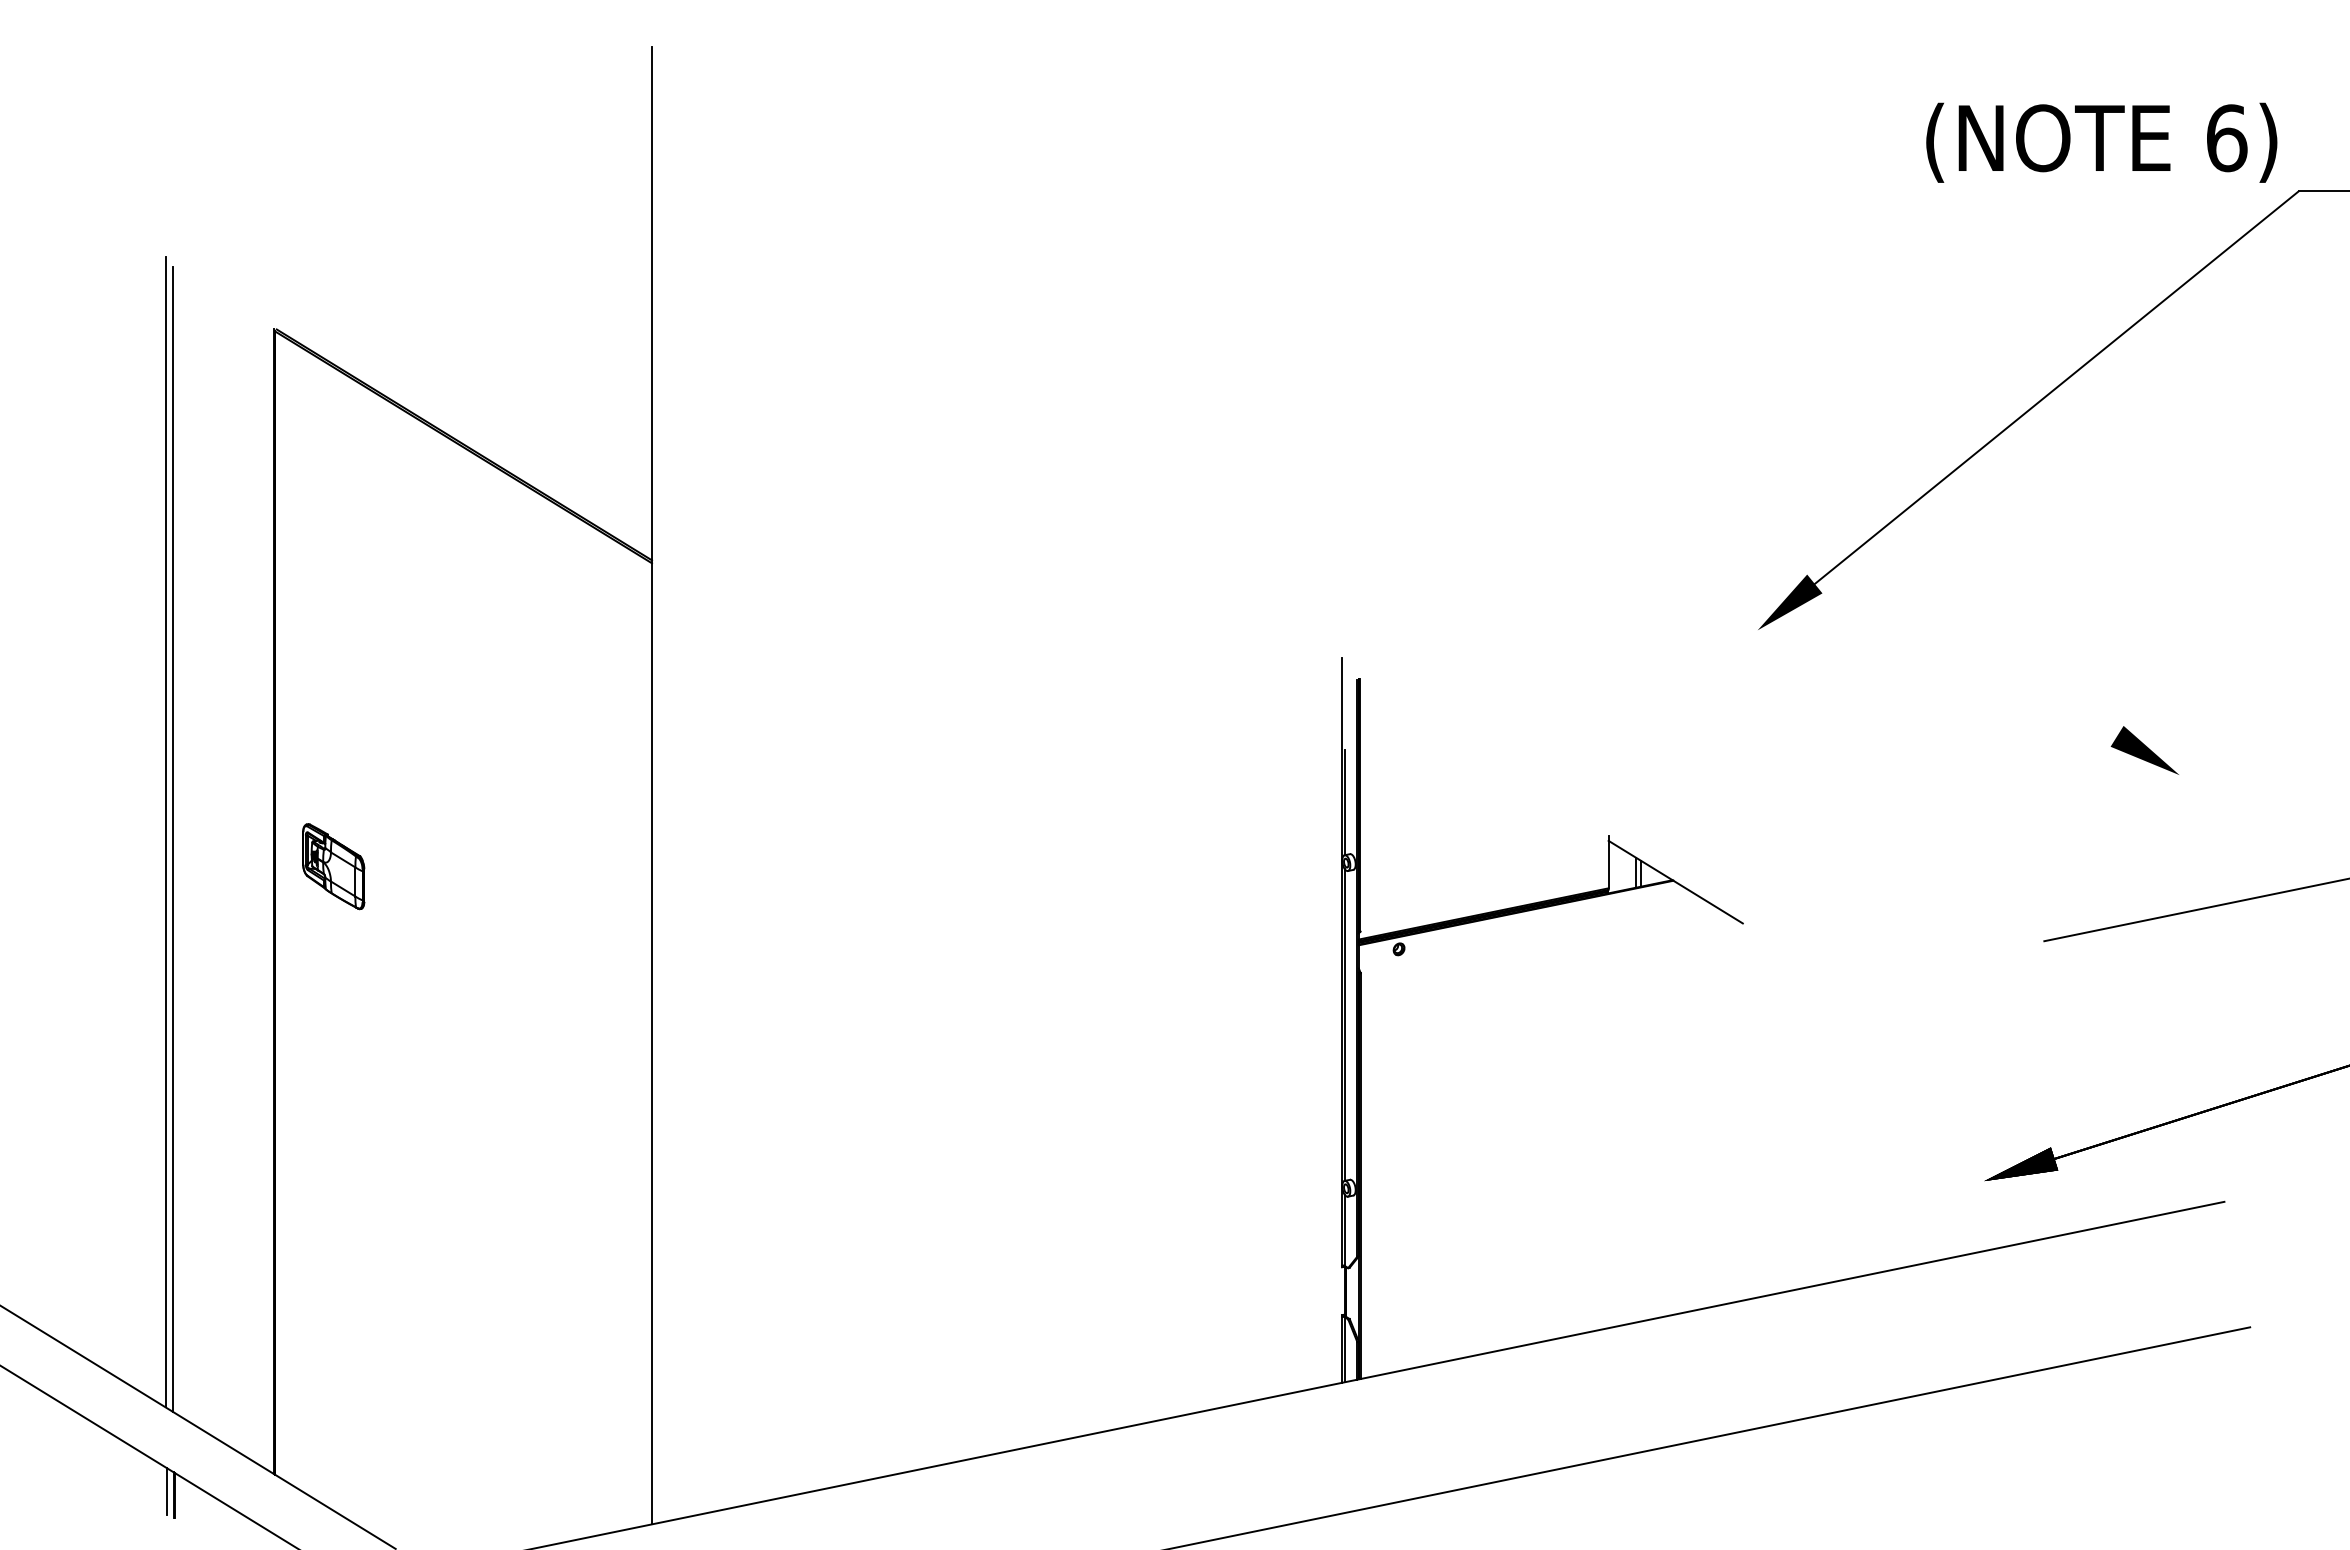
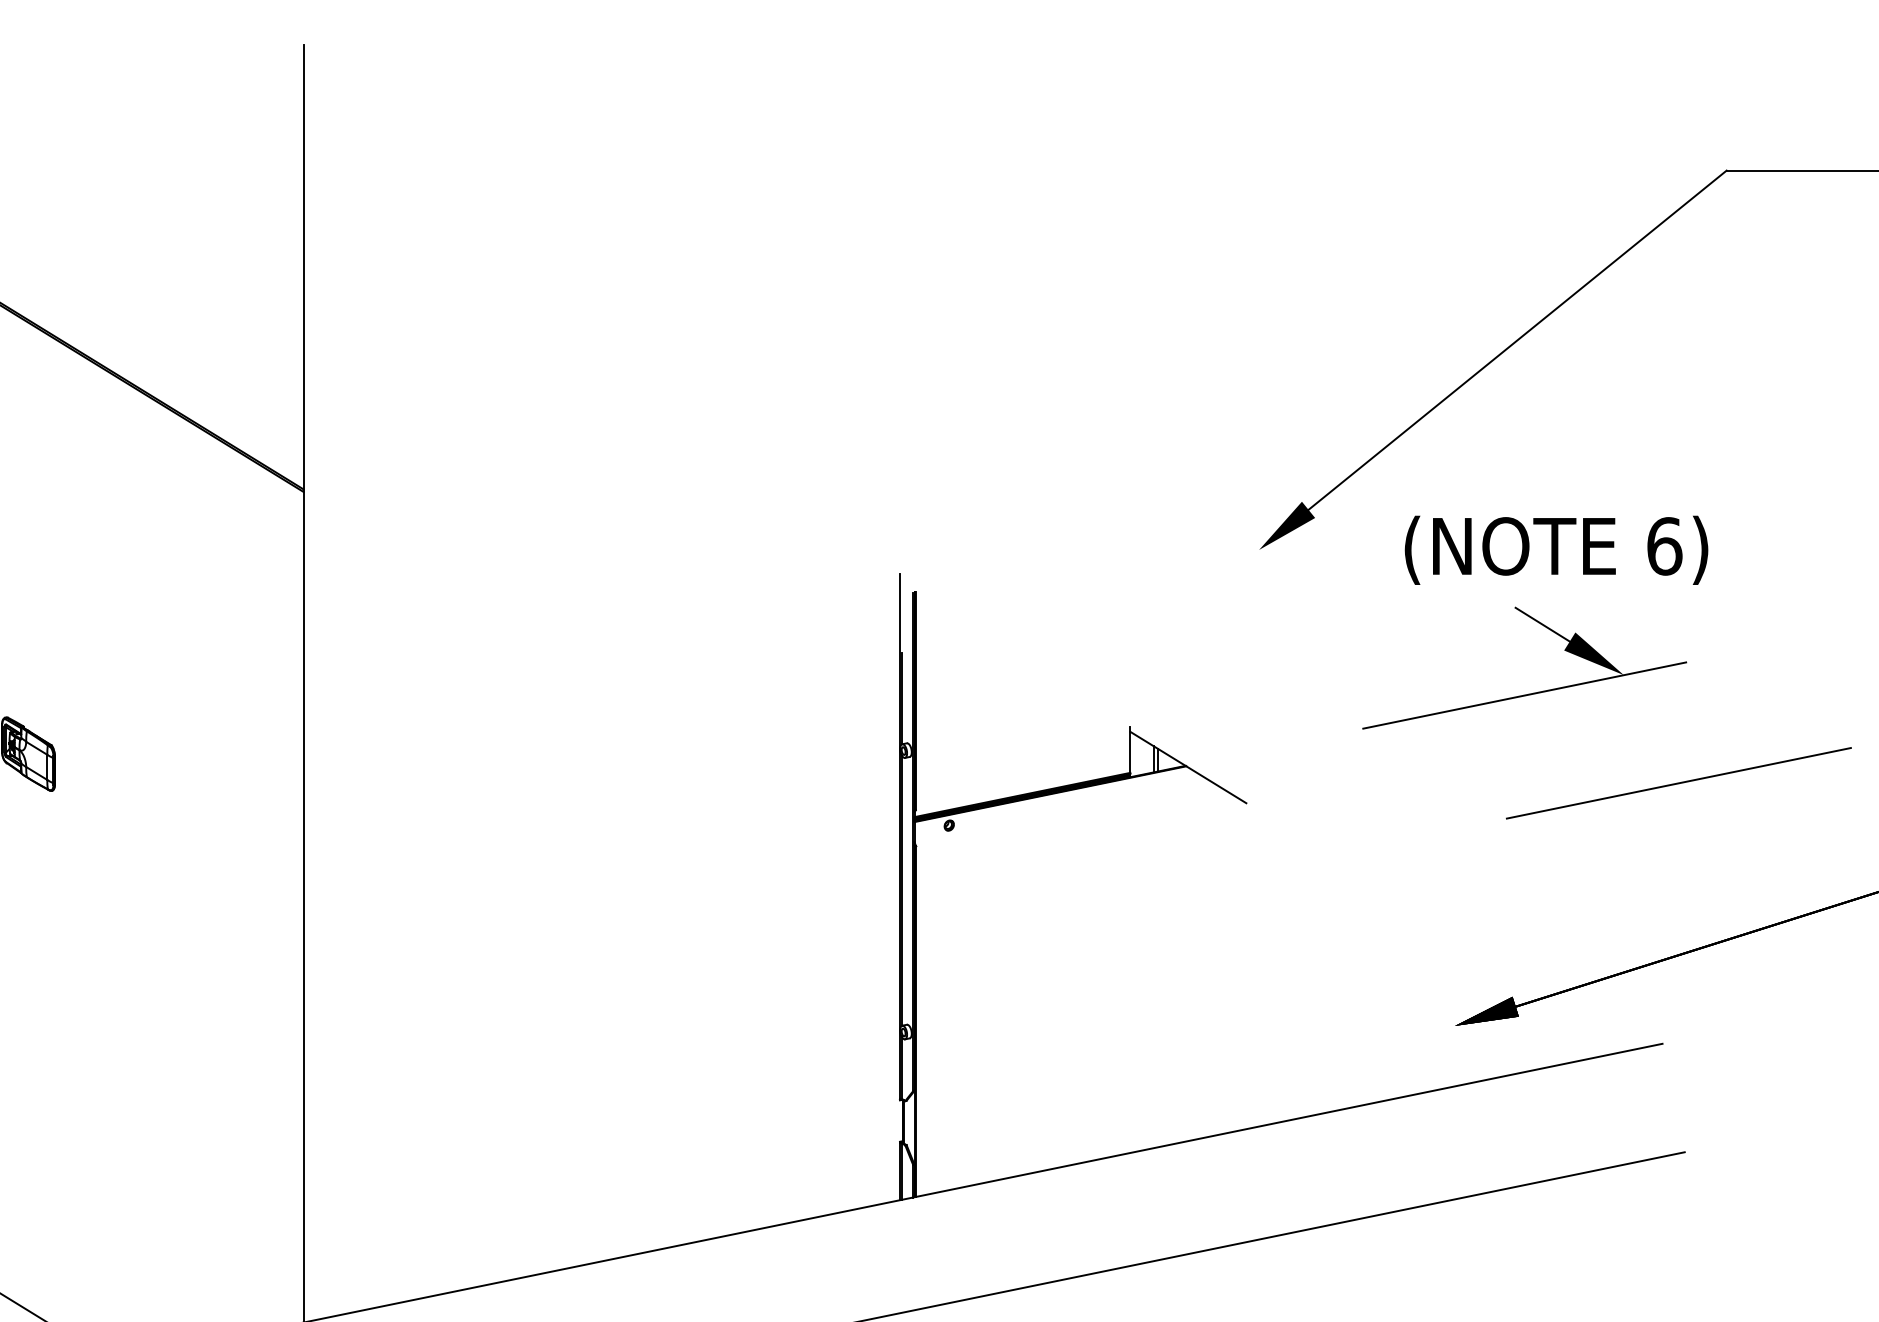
text: (2101, 142) -> (1556, 550), moved
line: (2085, 716) -> (1542, 624), added
line: (2064, 798) -> (1524, 695), added

